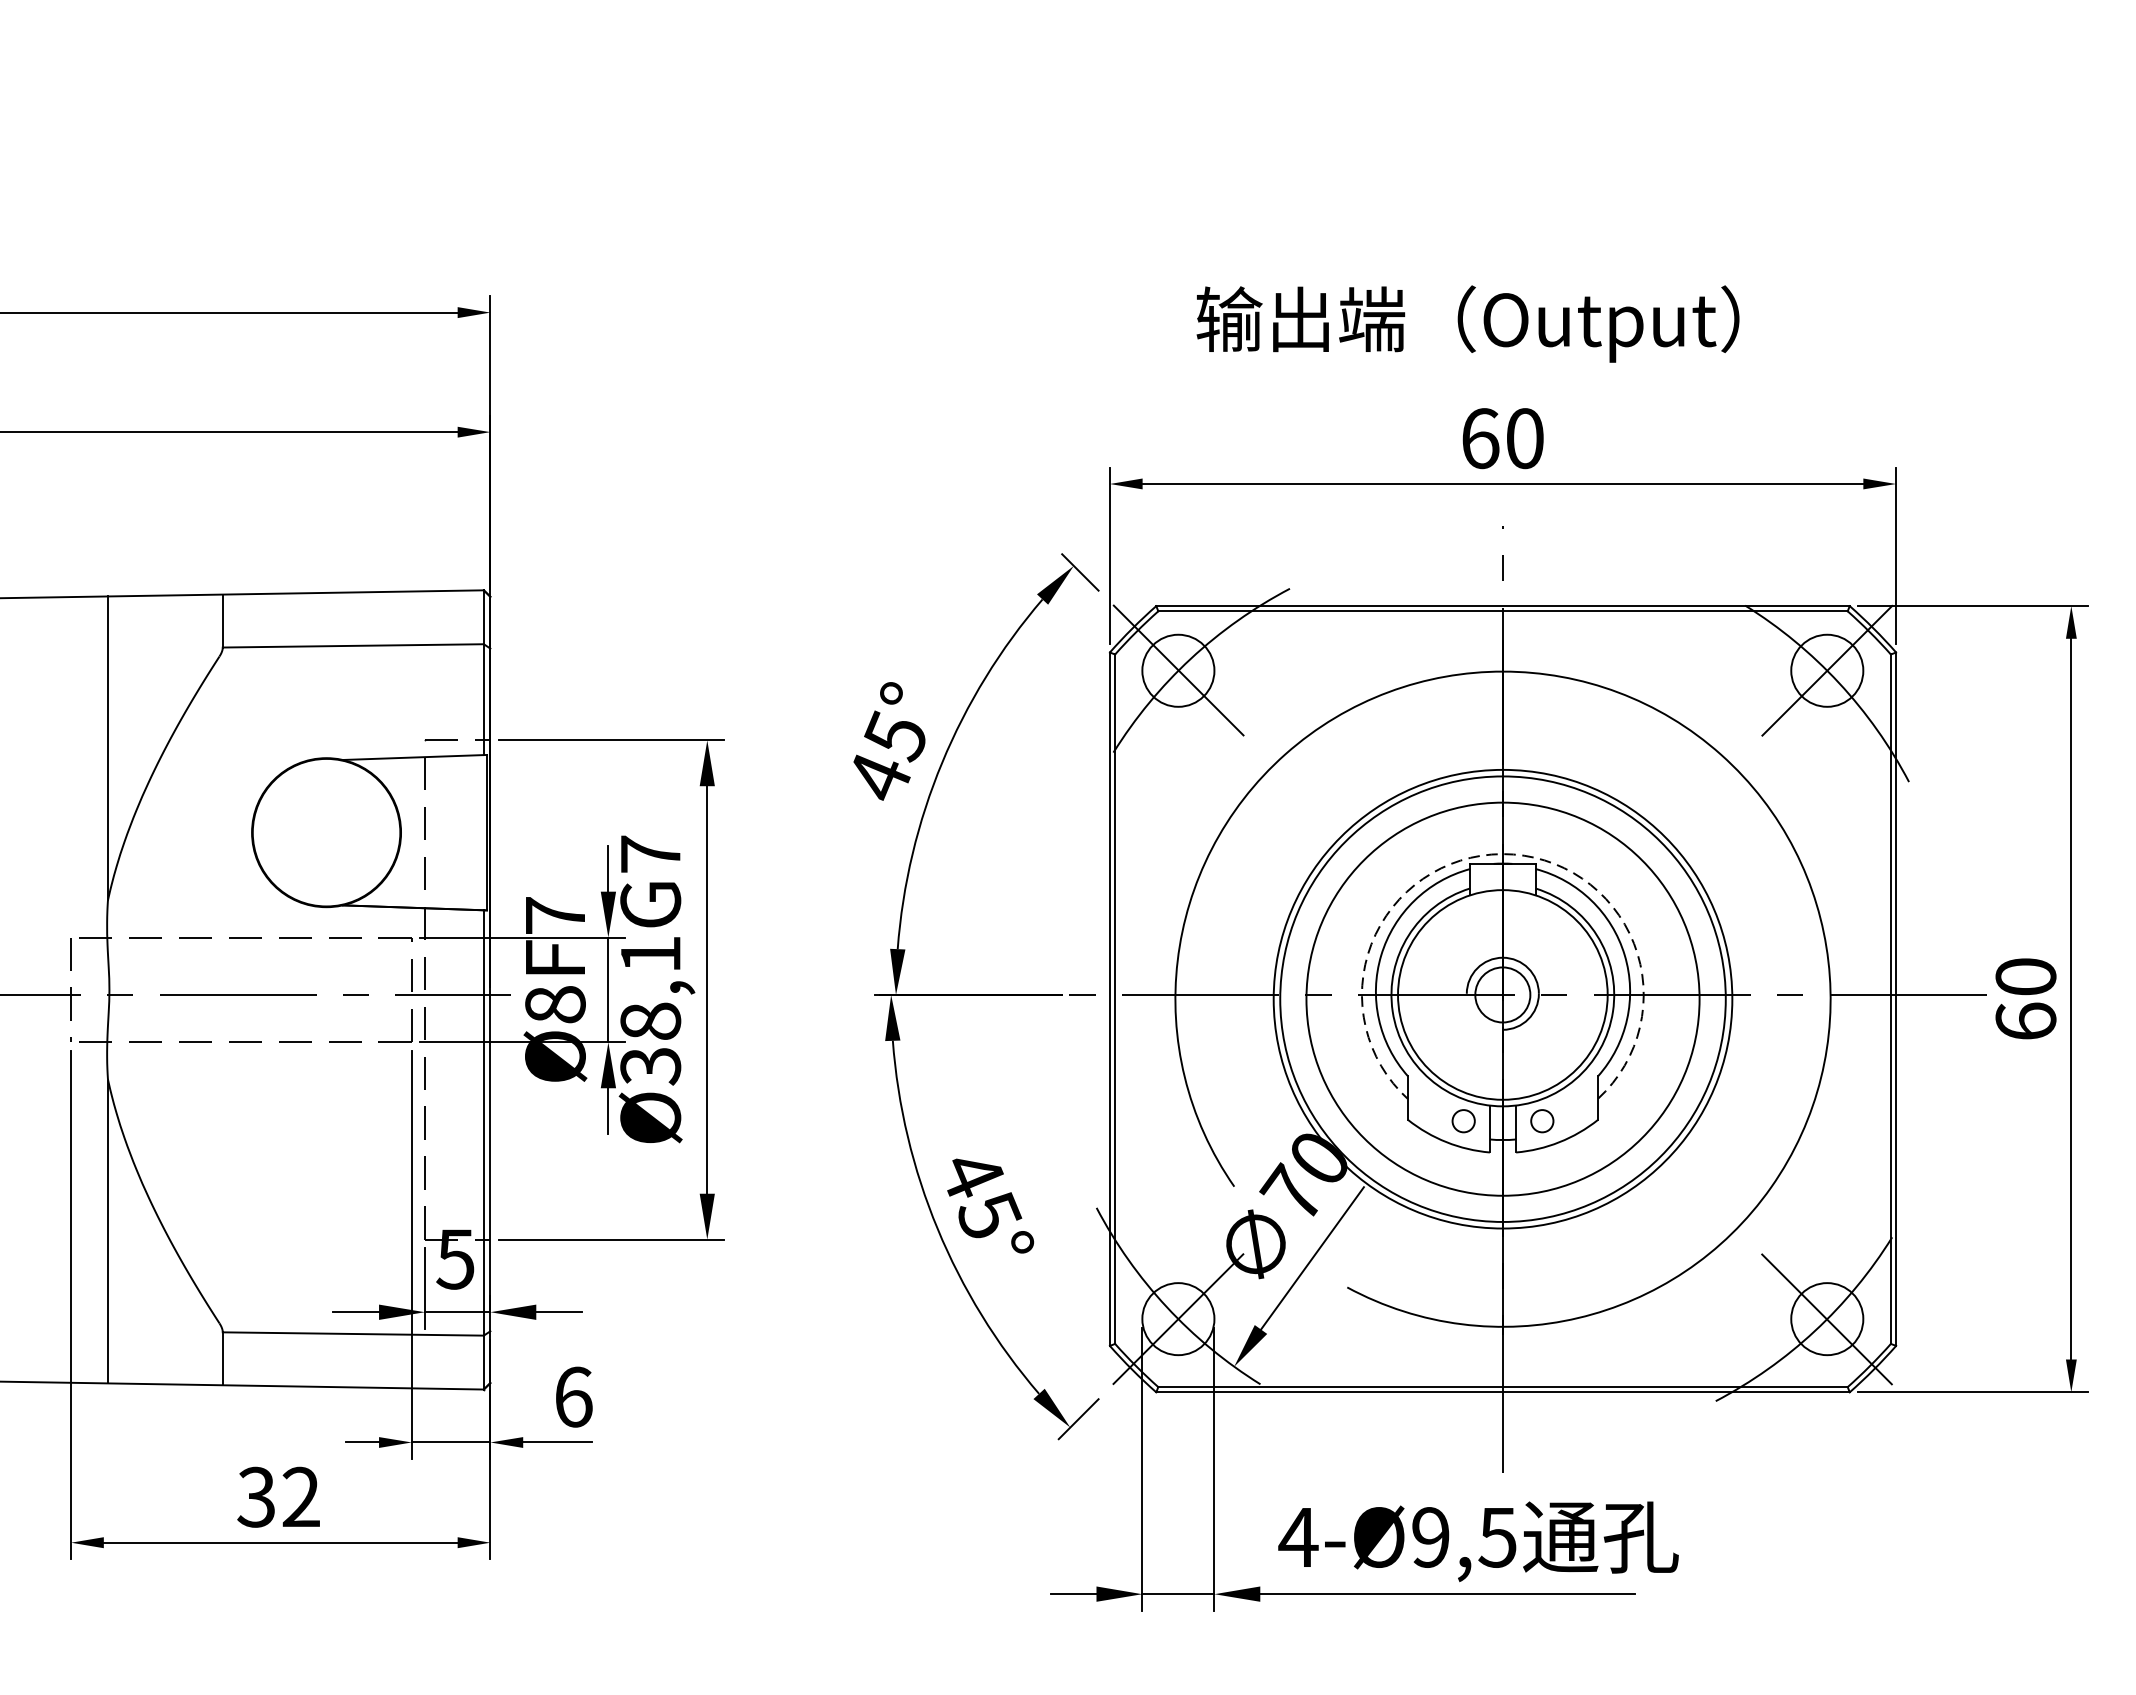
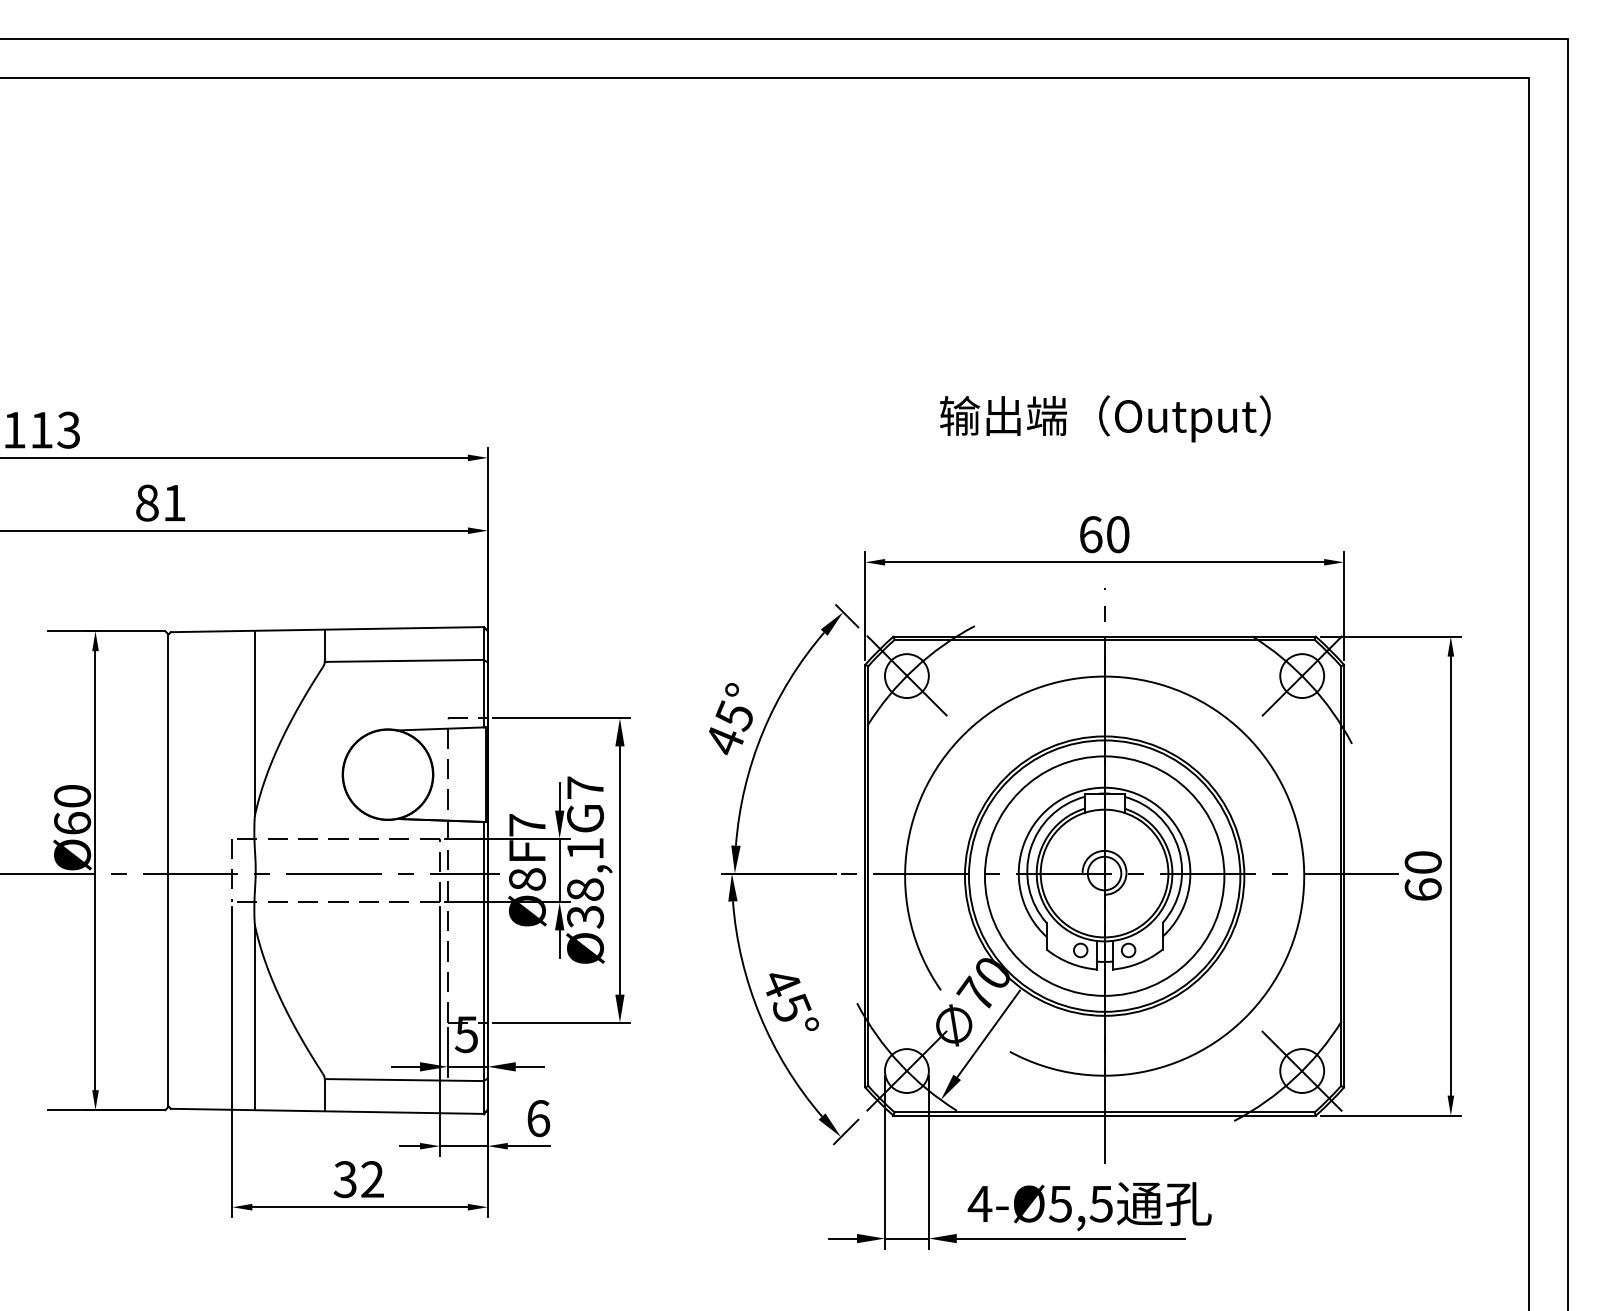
text: (1468, 323) -> (1105, 418), moved
arc: (1502, 853) -> (1104, 787), dashed -> solid
text: (1428, 1536) -> (1059, 1203), 4-Ø9,5 -> 4-Ø5,5

